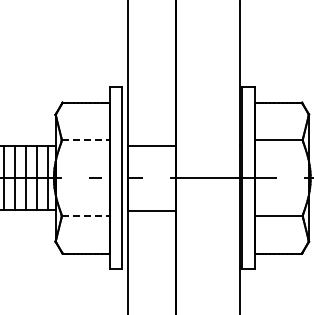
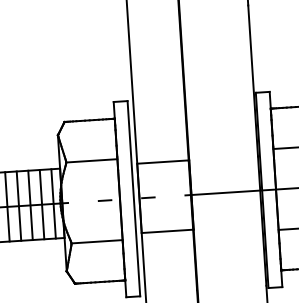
line: (85, 140) -> (91, 160), dashed -> solid
line: (85, 215) -> (96, 241), dashed -> solid

